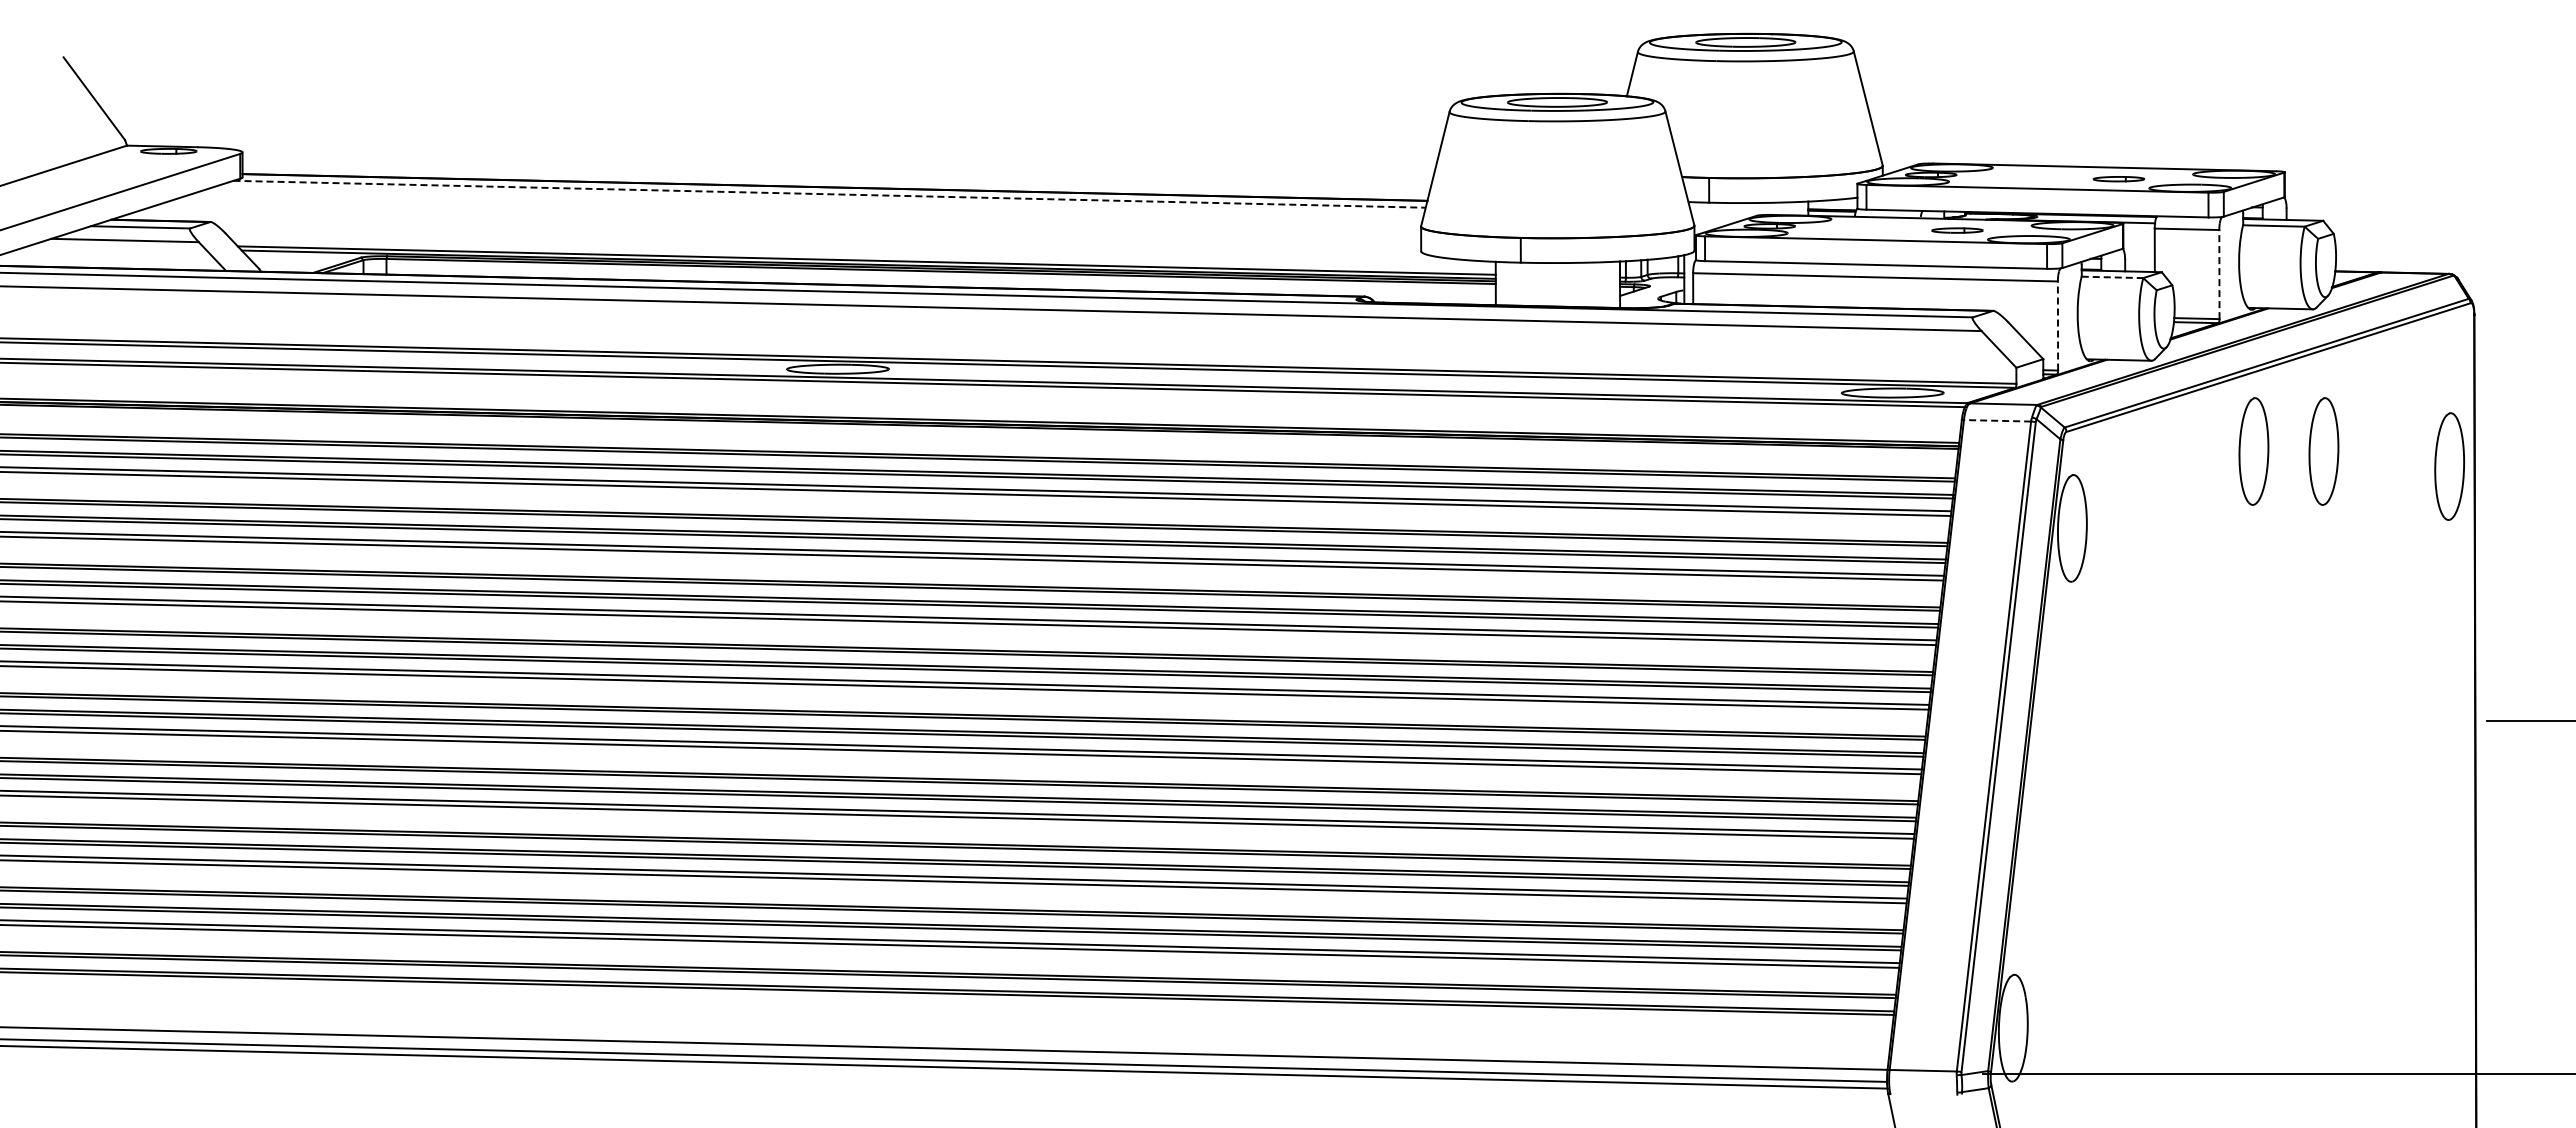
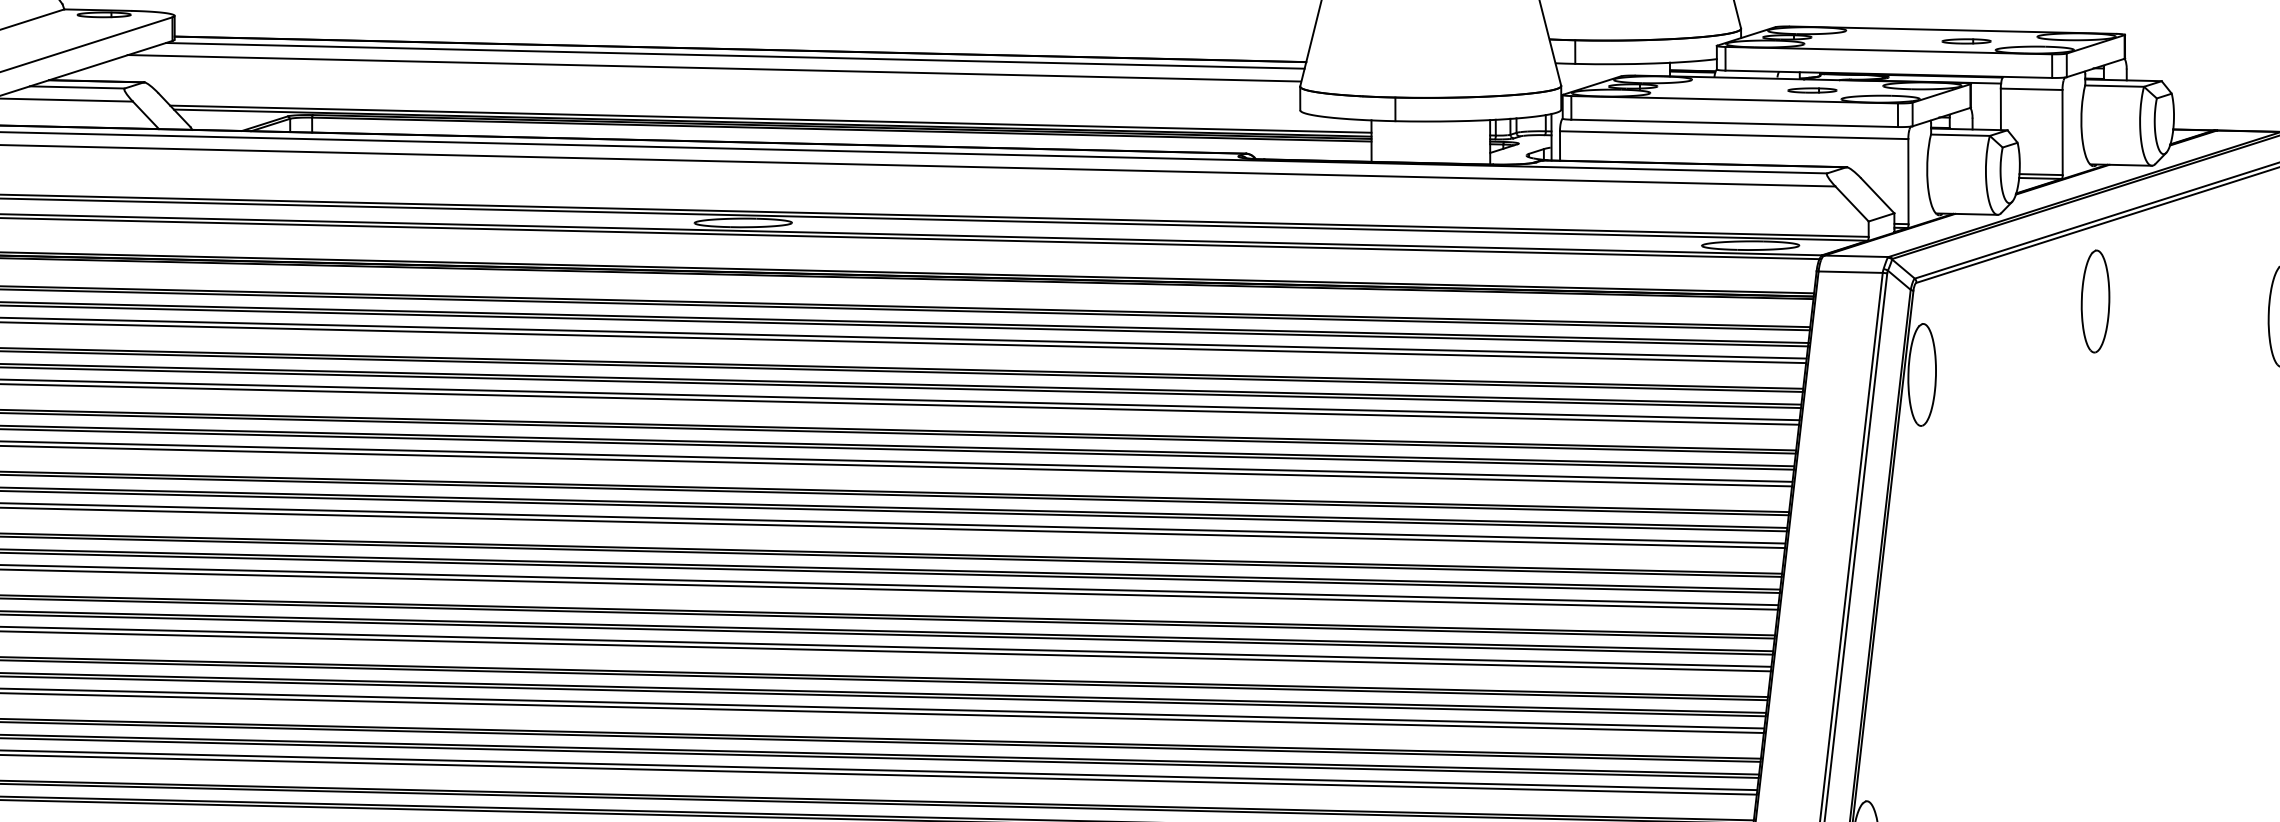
line: (830, 194) -> (736, 56), dashed -> solid
line: (807, 207) -> (714, 68), added
line: (2219, 274) -> (2062, 132), dashed -> solid
line: (2112, 277) -> (1960, 135), dashed -> solid
line: (2058, 326) -> (1908, 182), dashed -> solid
line: (1997, 420) -> (1850, 271), dashed -> solid
part: (2323, 451) -> (2161, 301), removed

